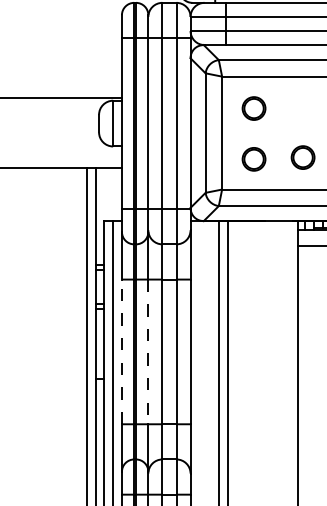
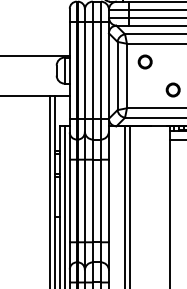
circle: (252, 158) -> (144, 90), removed
line: (121, 351) -> (69, 200), dashed -> solid
line: (147, 352) -> (84, 201), dashed -> solid

